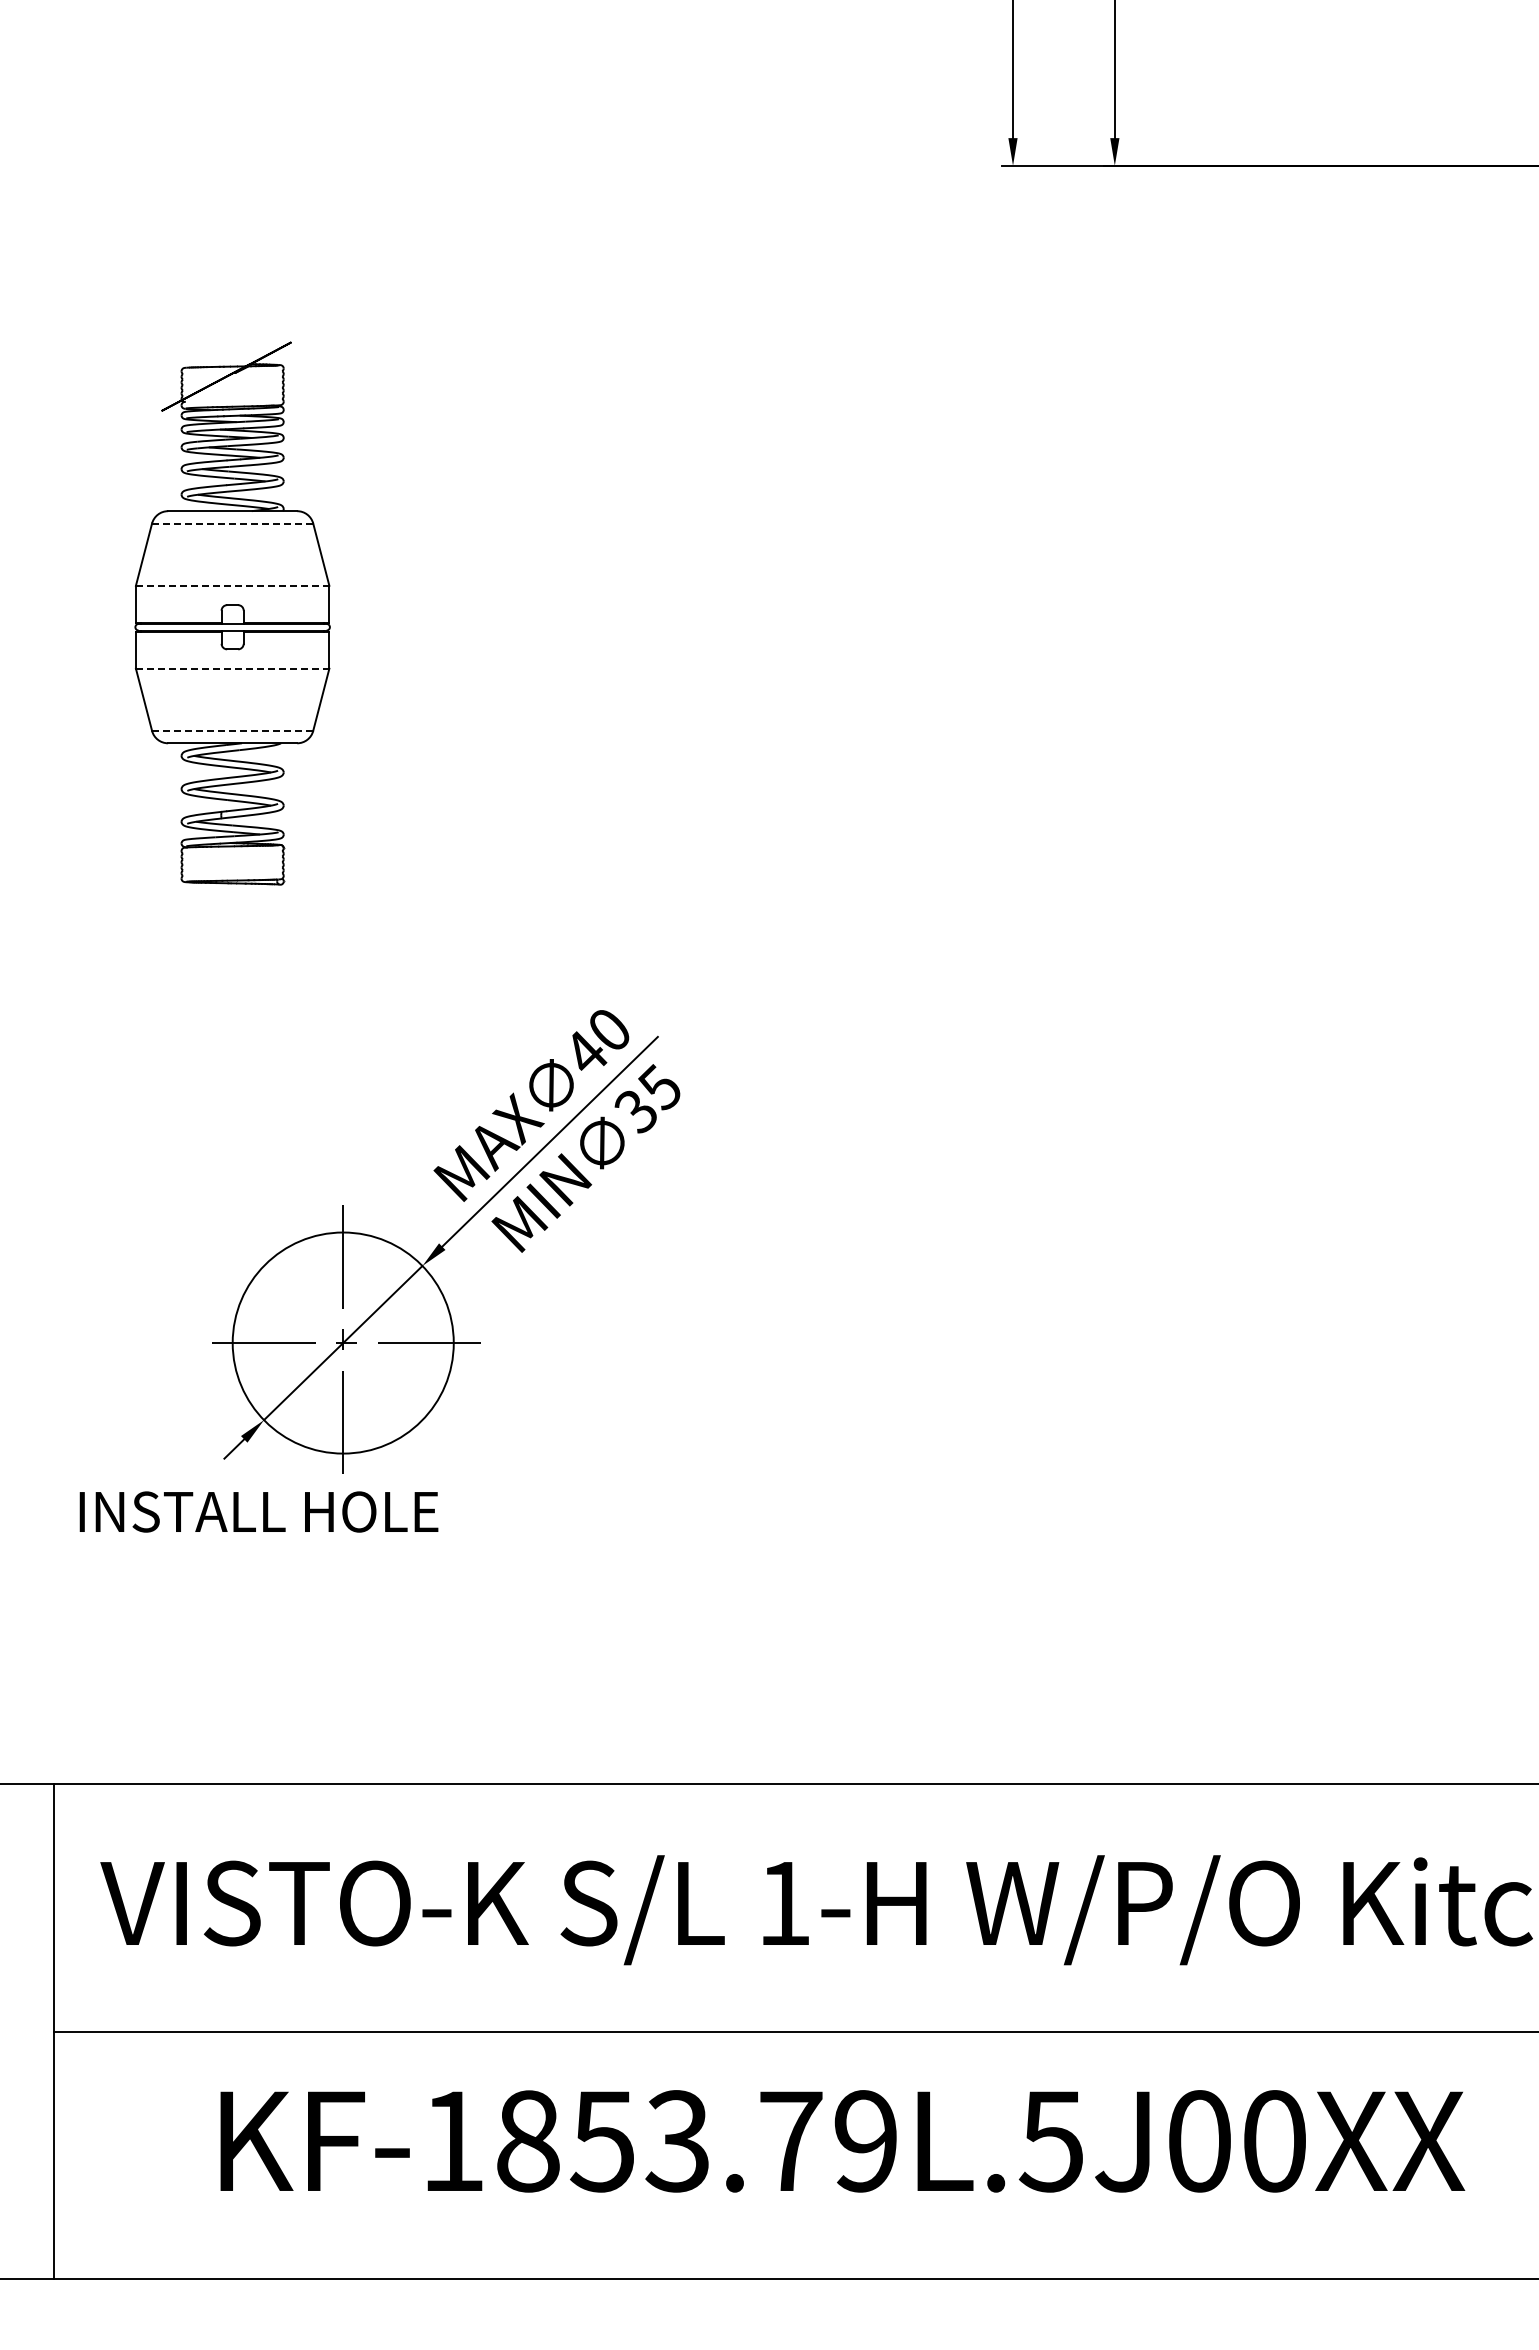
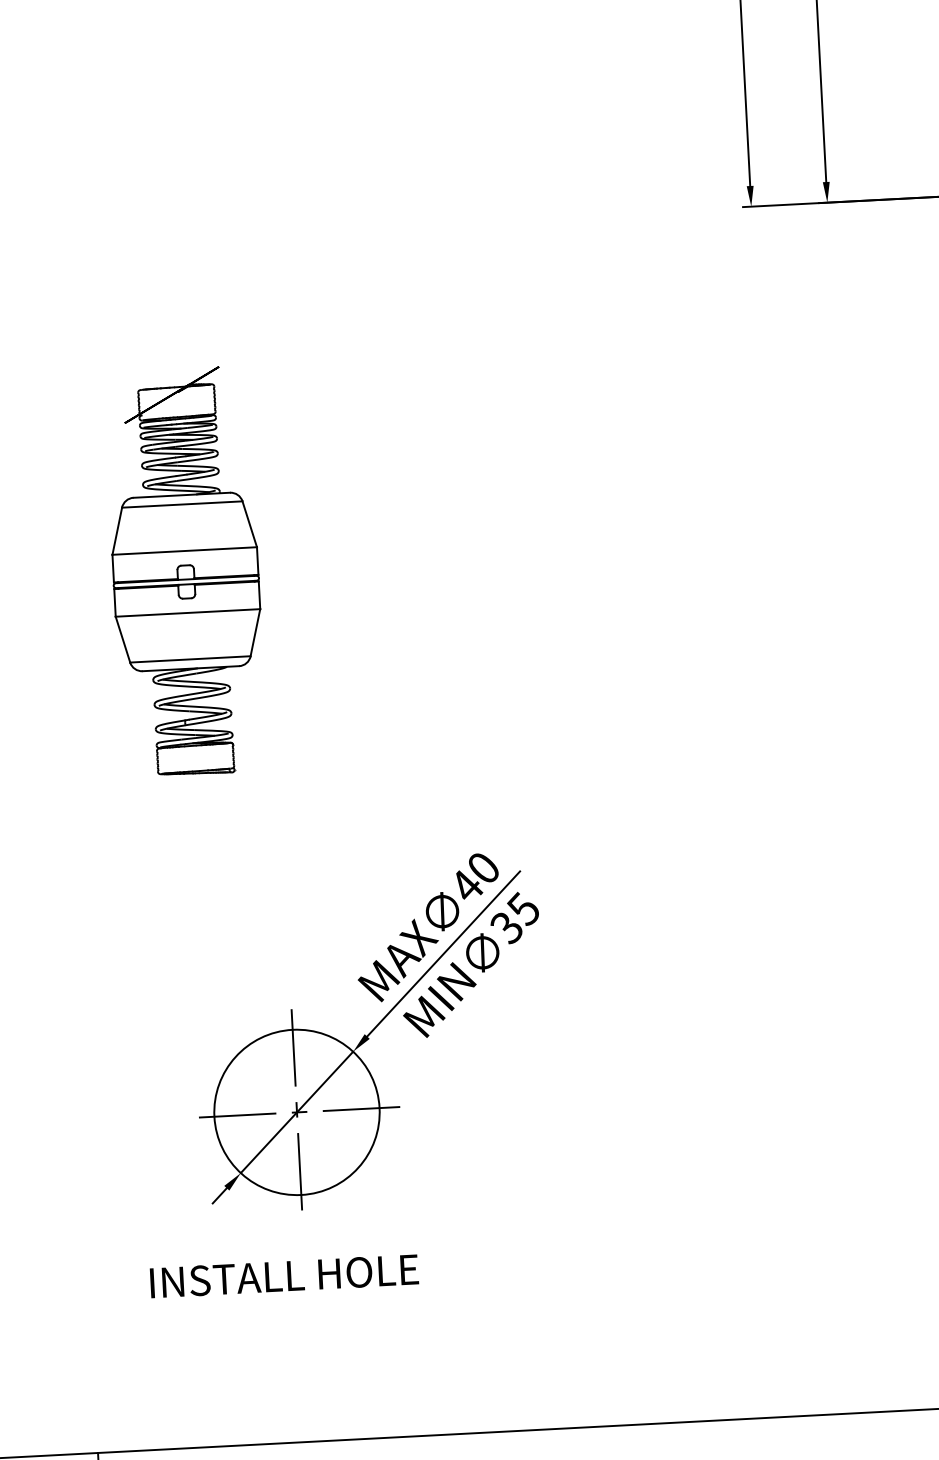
line: (232, 523) -> (182, 504), dashed -> solid
line: (232, 585) -> (184, 550), dashed -> solid
line: (232, 668) -> (187, 612), dashed -> solid
line: (232, 730) -> (190, 659), dashed -> solid
text: (258, 1511) -> (284, 1275), moved

